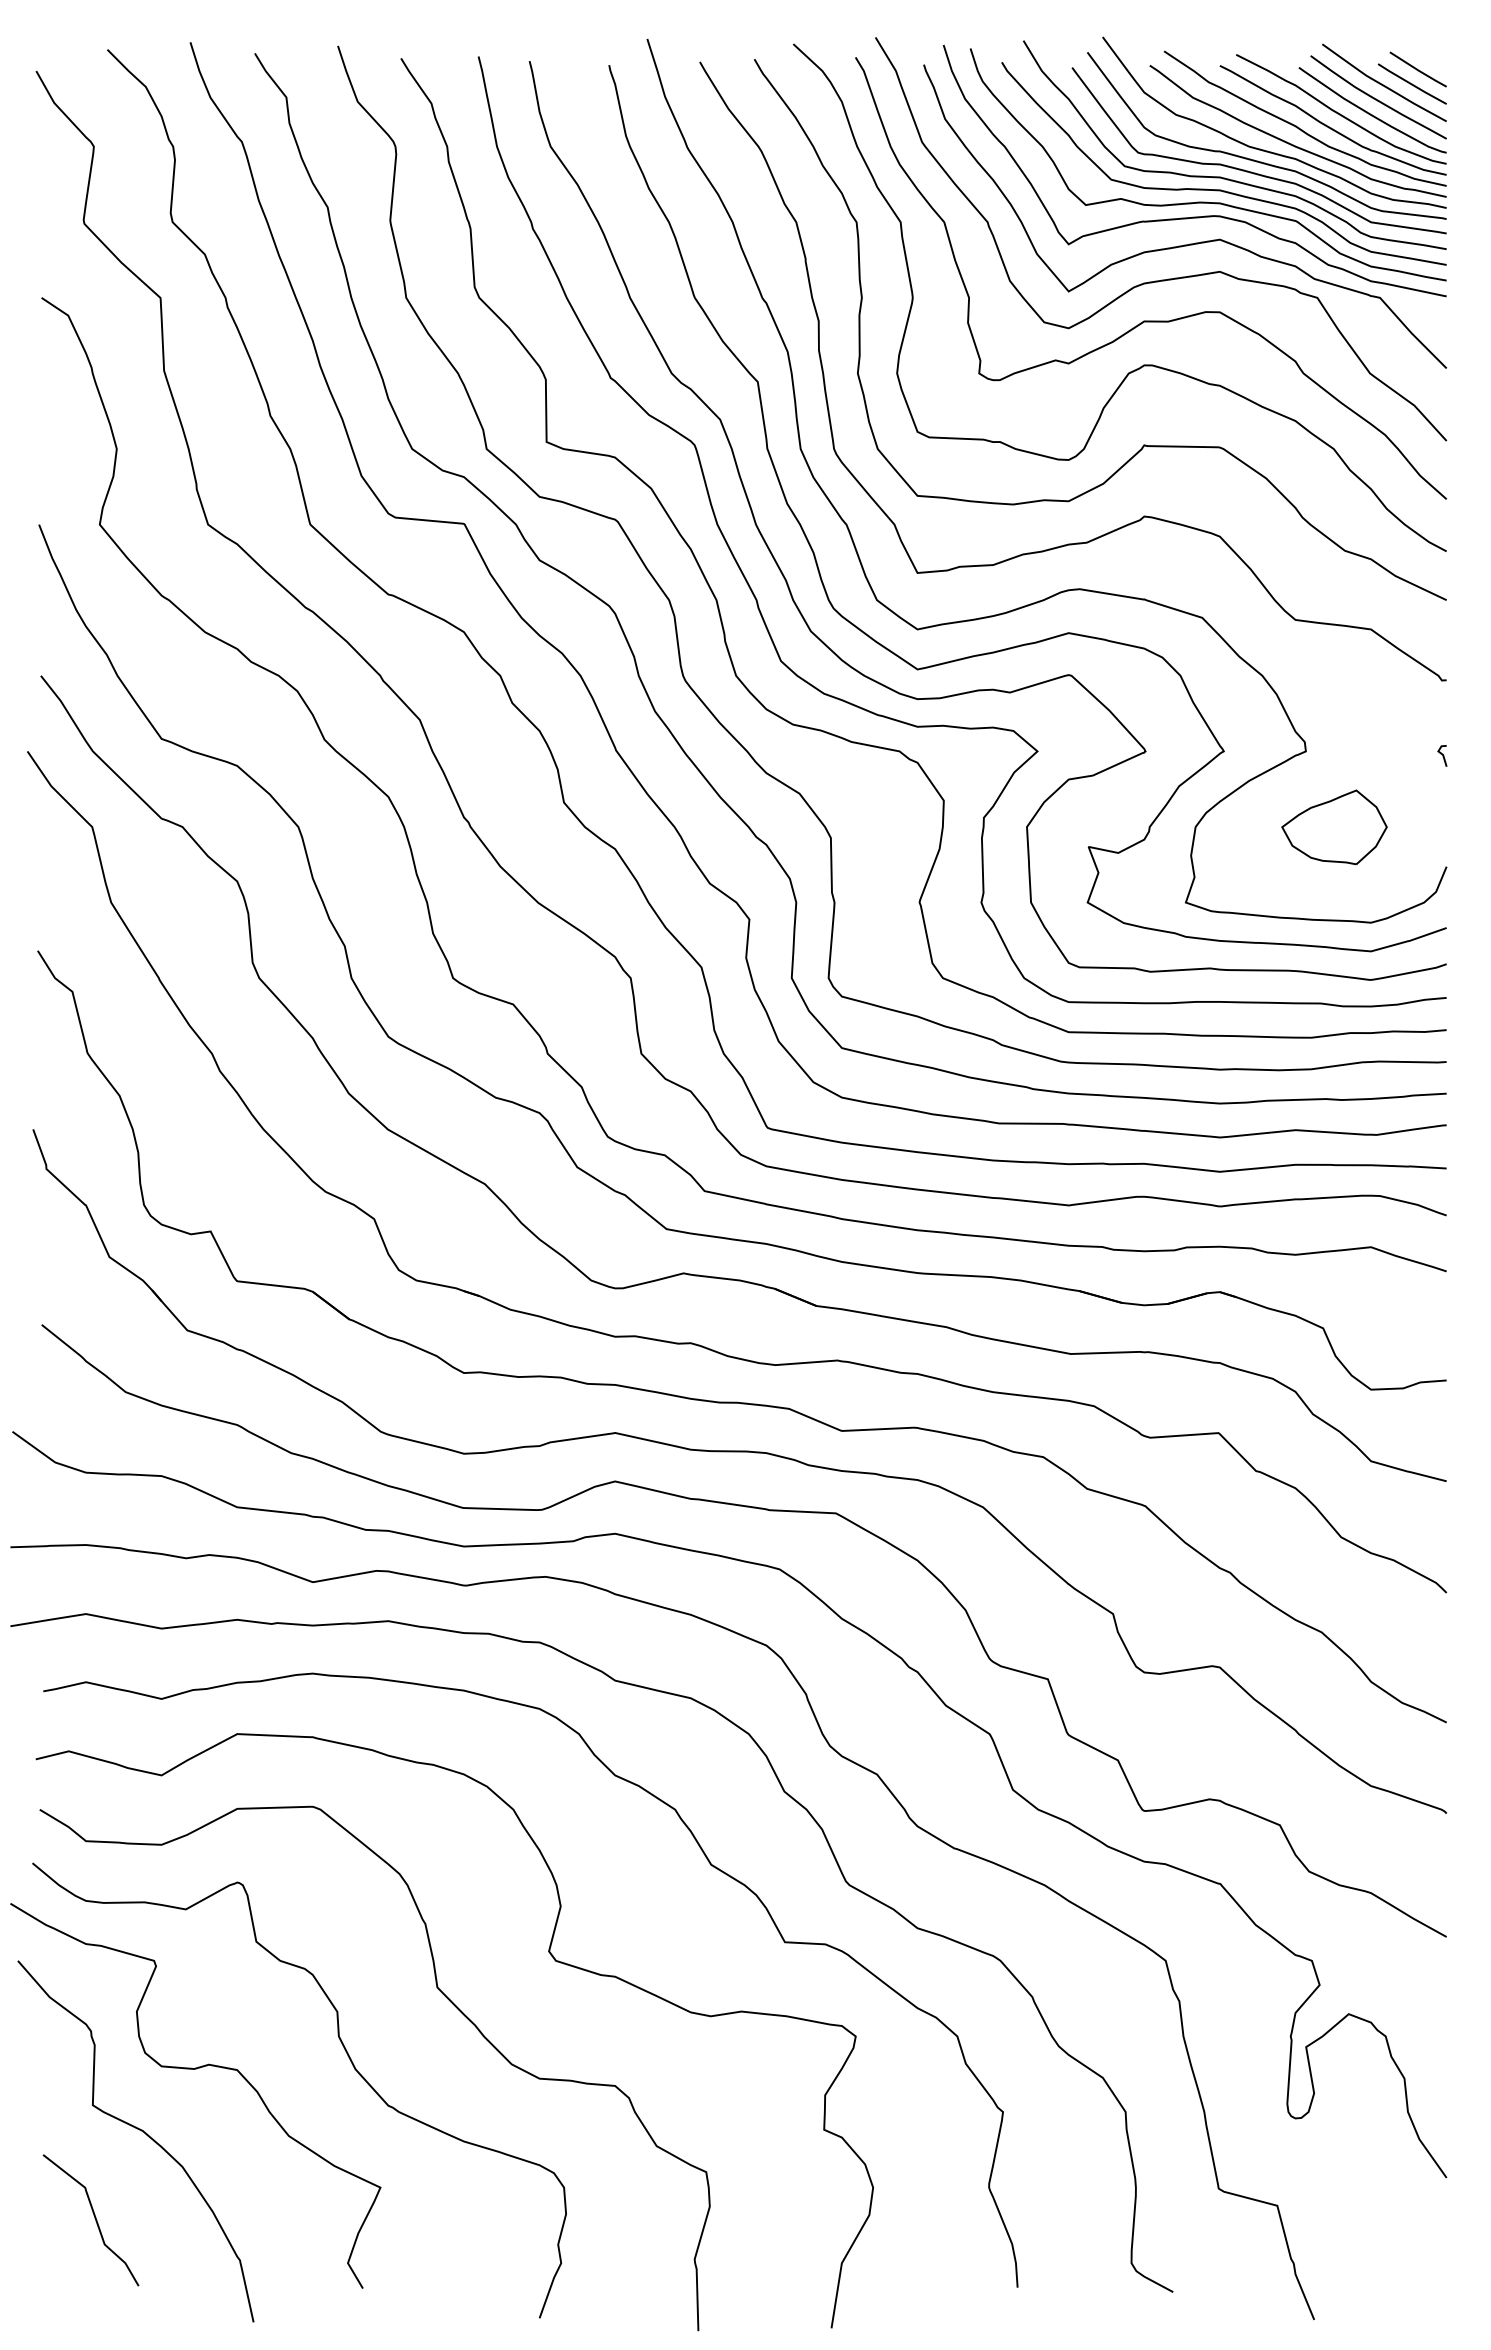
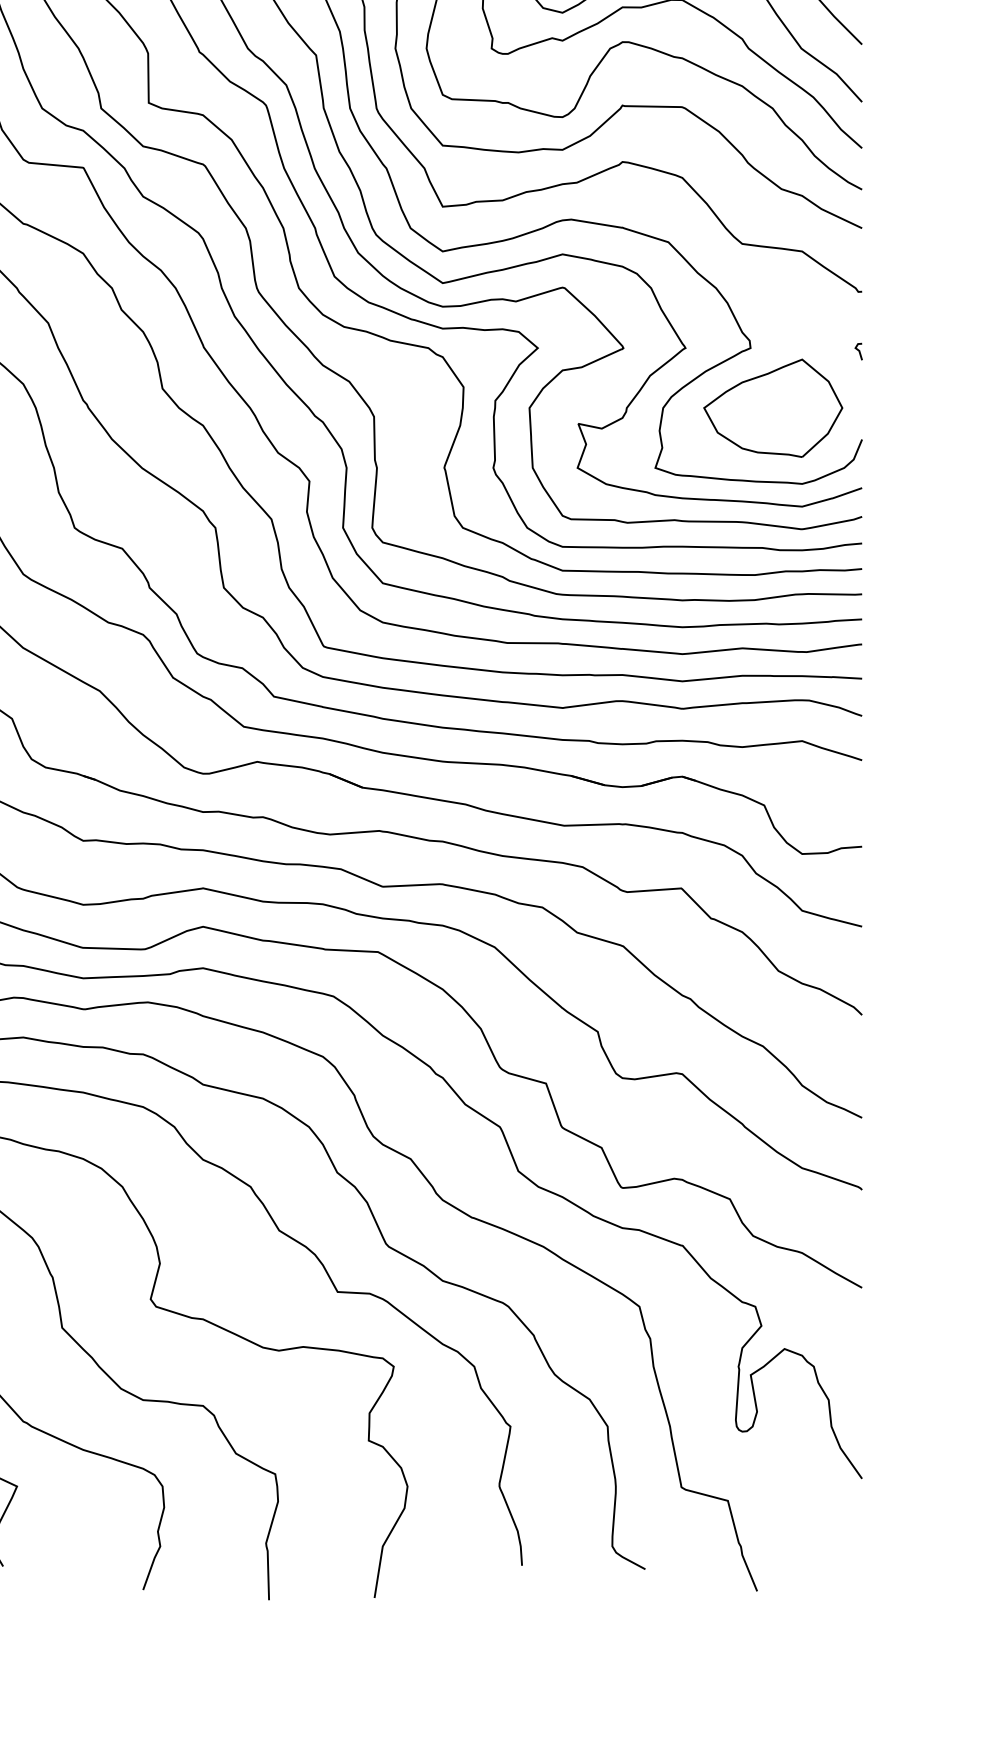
part: (1334, 827) -> (773, 408), size x1.67

